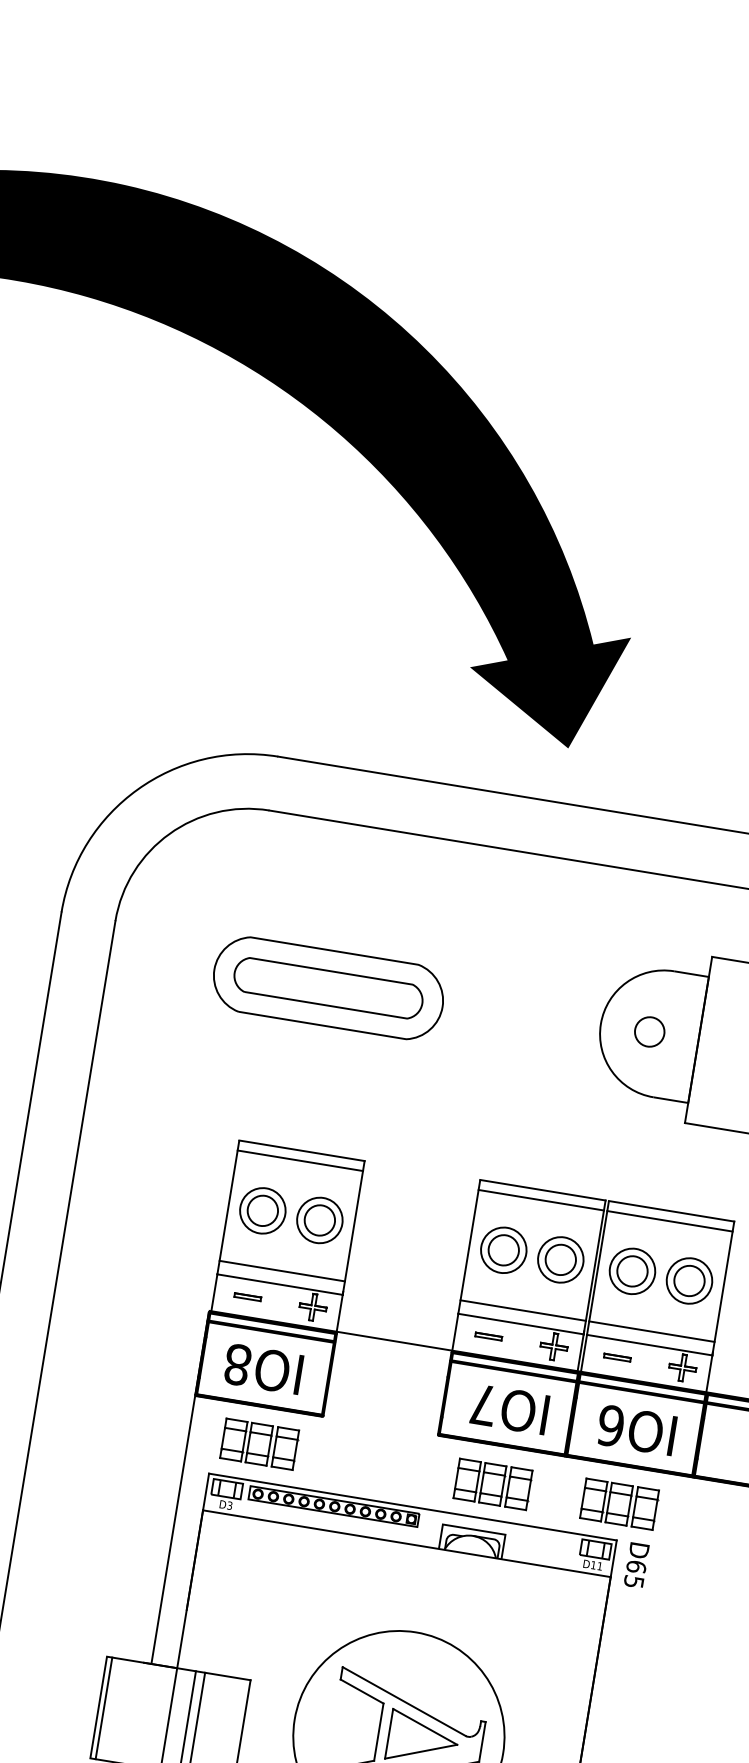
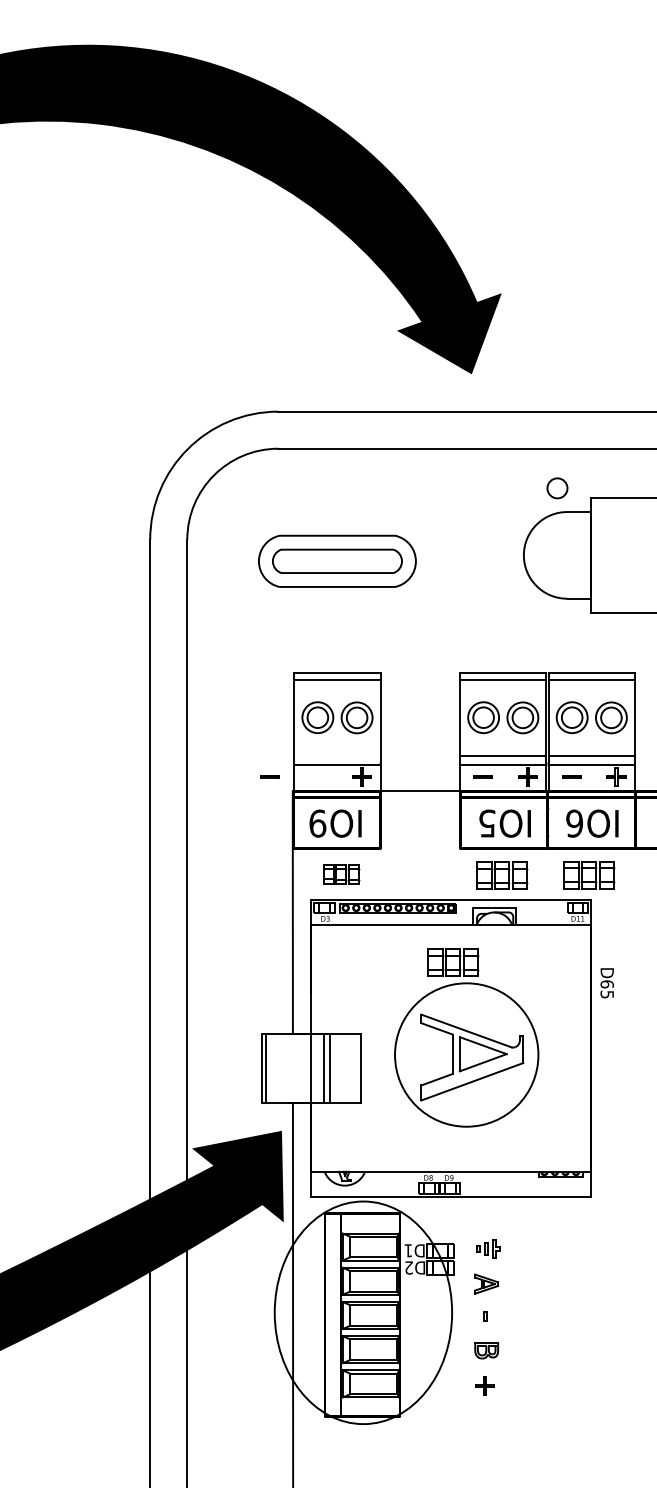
circle: (649, 1032) -> (557, 488), moved
line: (282, 1270) -> (337, 755), removed
line: (246, 1295) -> (269, 776), moved
text: (237, 1364) -> (317, 823), IO8 -> IO9
text: (484, 1405) -> (487, 823), IO7 -> IO5
part: (259, 1444) -> (341, 874), size x0.7
text: (635, 1565) -> (606, 983), moved
part: (401, 1598) -> (453, 962), added

